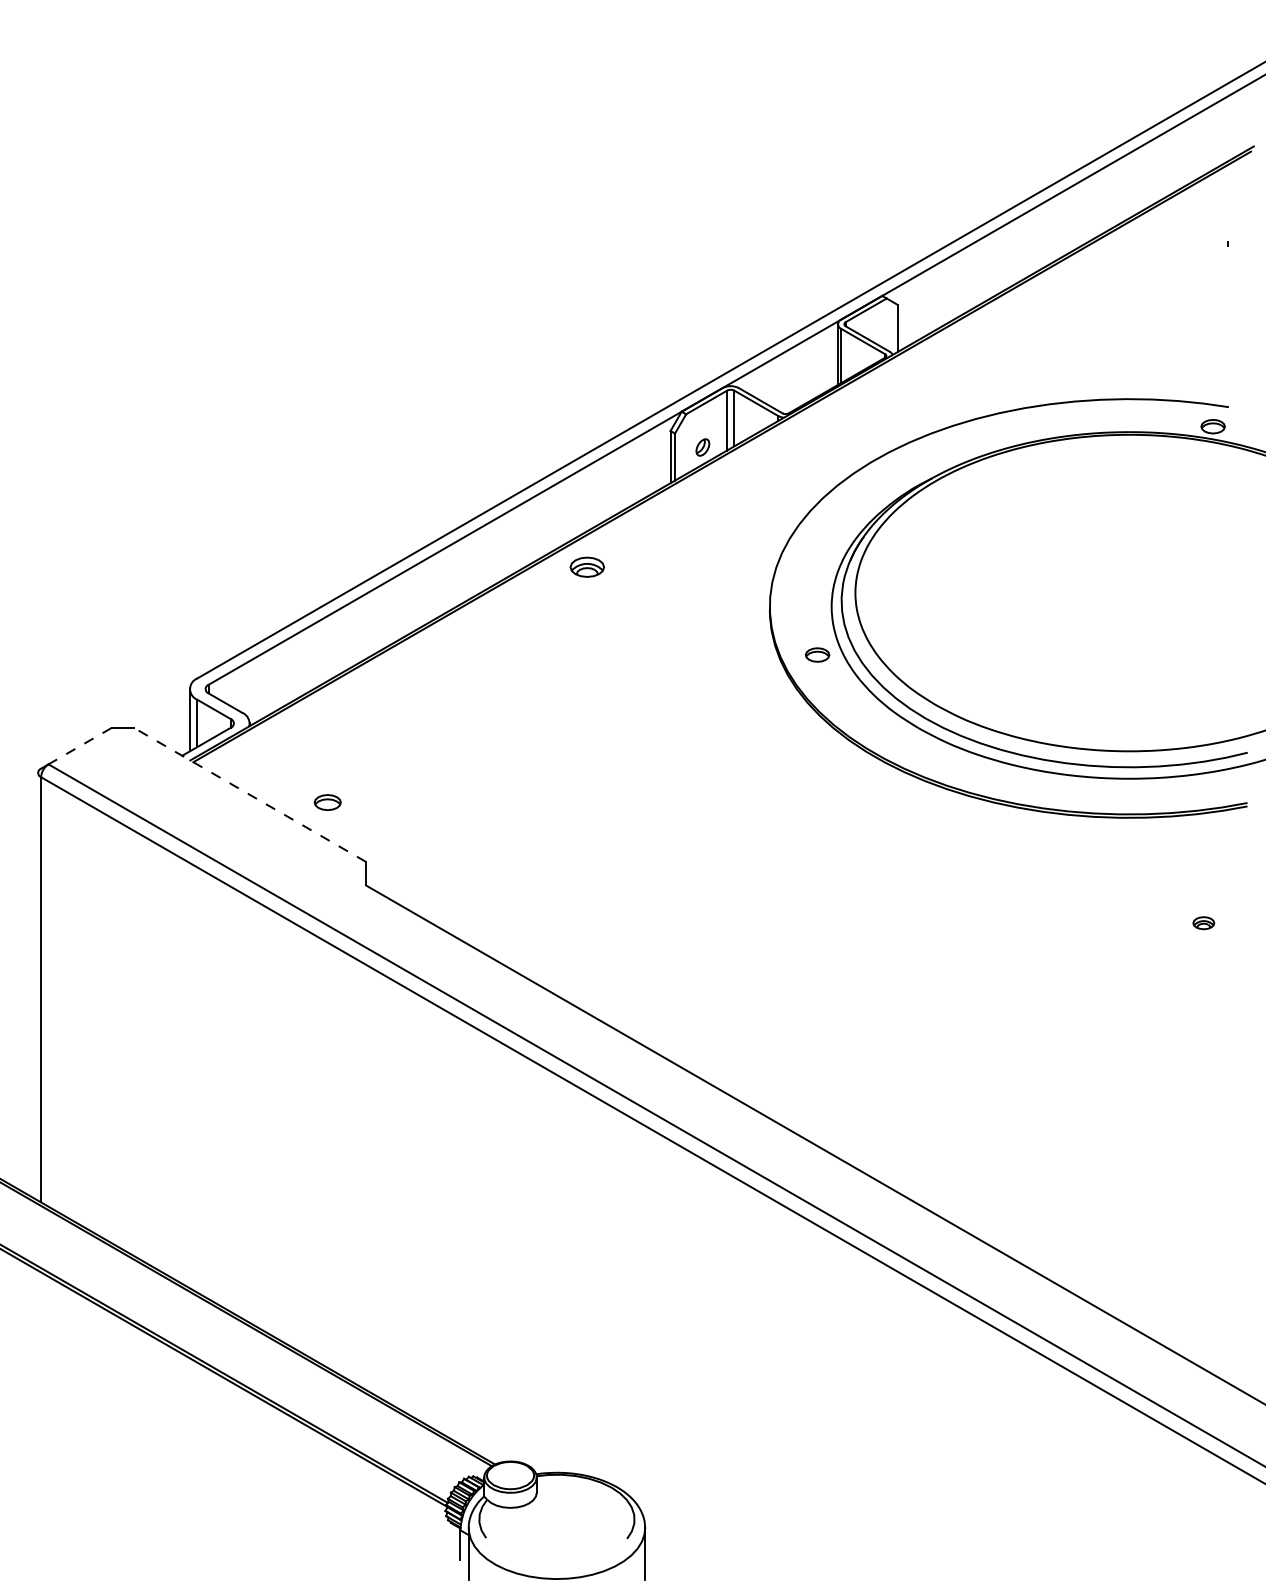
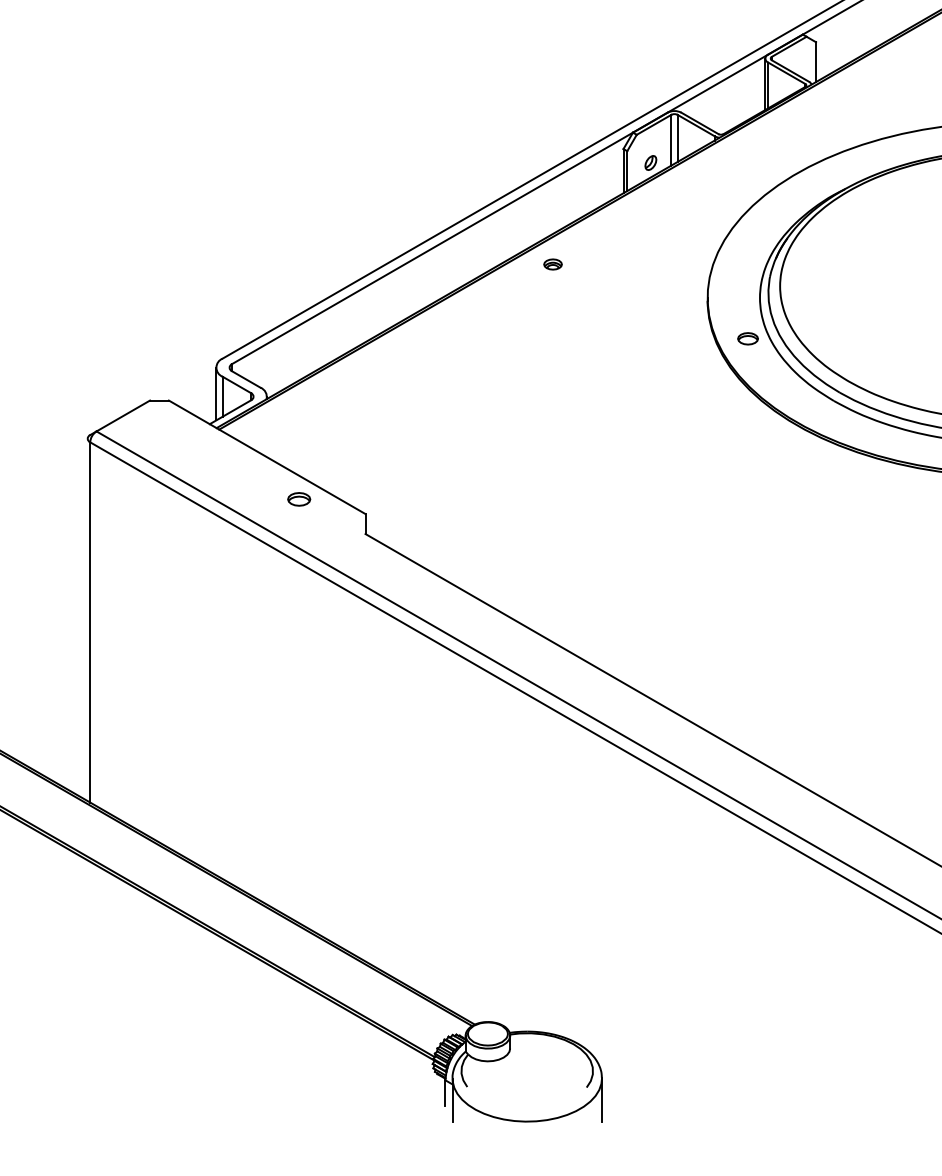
part: (587, 567) -> (553, 264), size x0.62
line: (79, 746) -> (122, 416), dashed -> solid
line: (250, 794) -> (267, 456), dashed -> solid
part: (327, 802) -> (298, 499), moved

